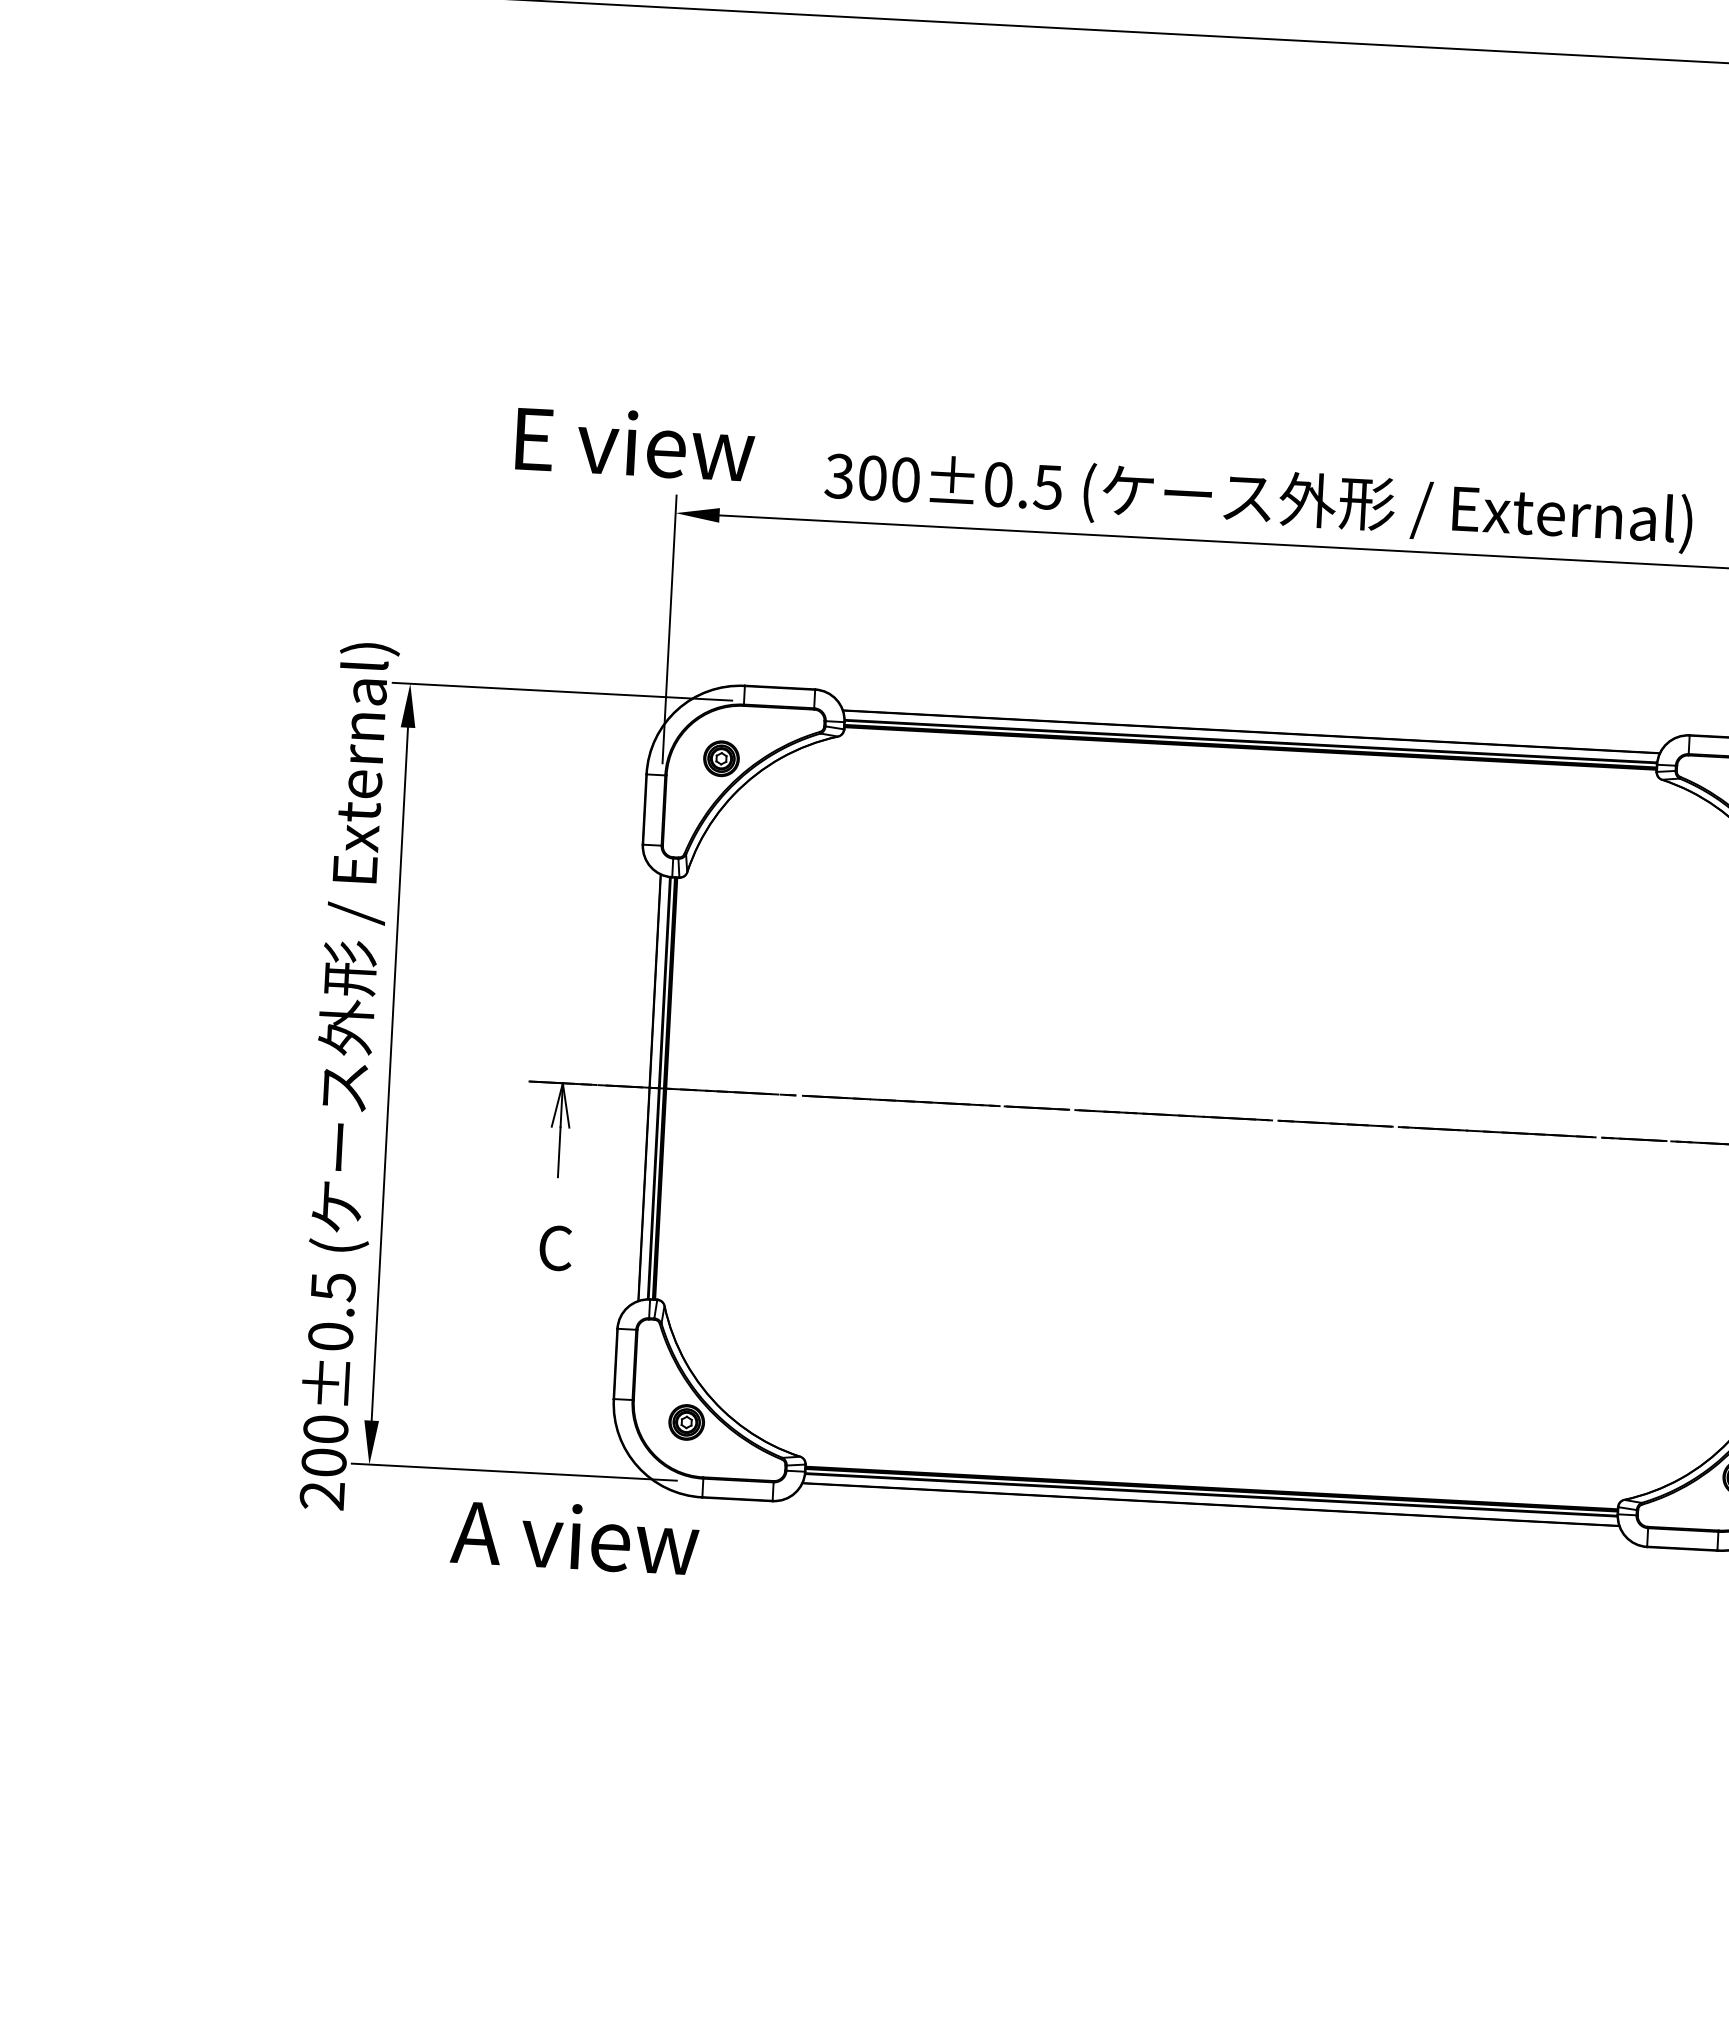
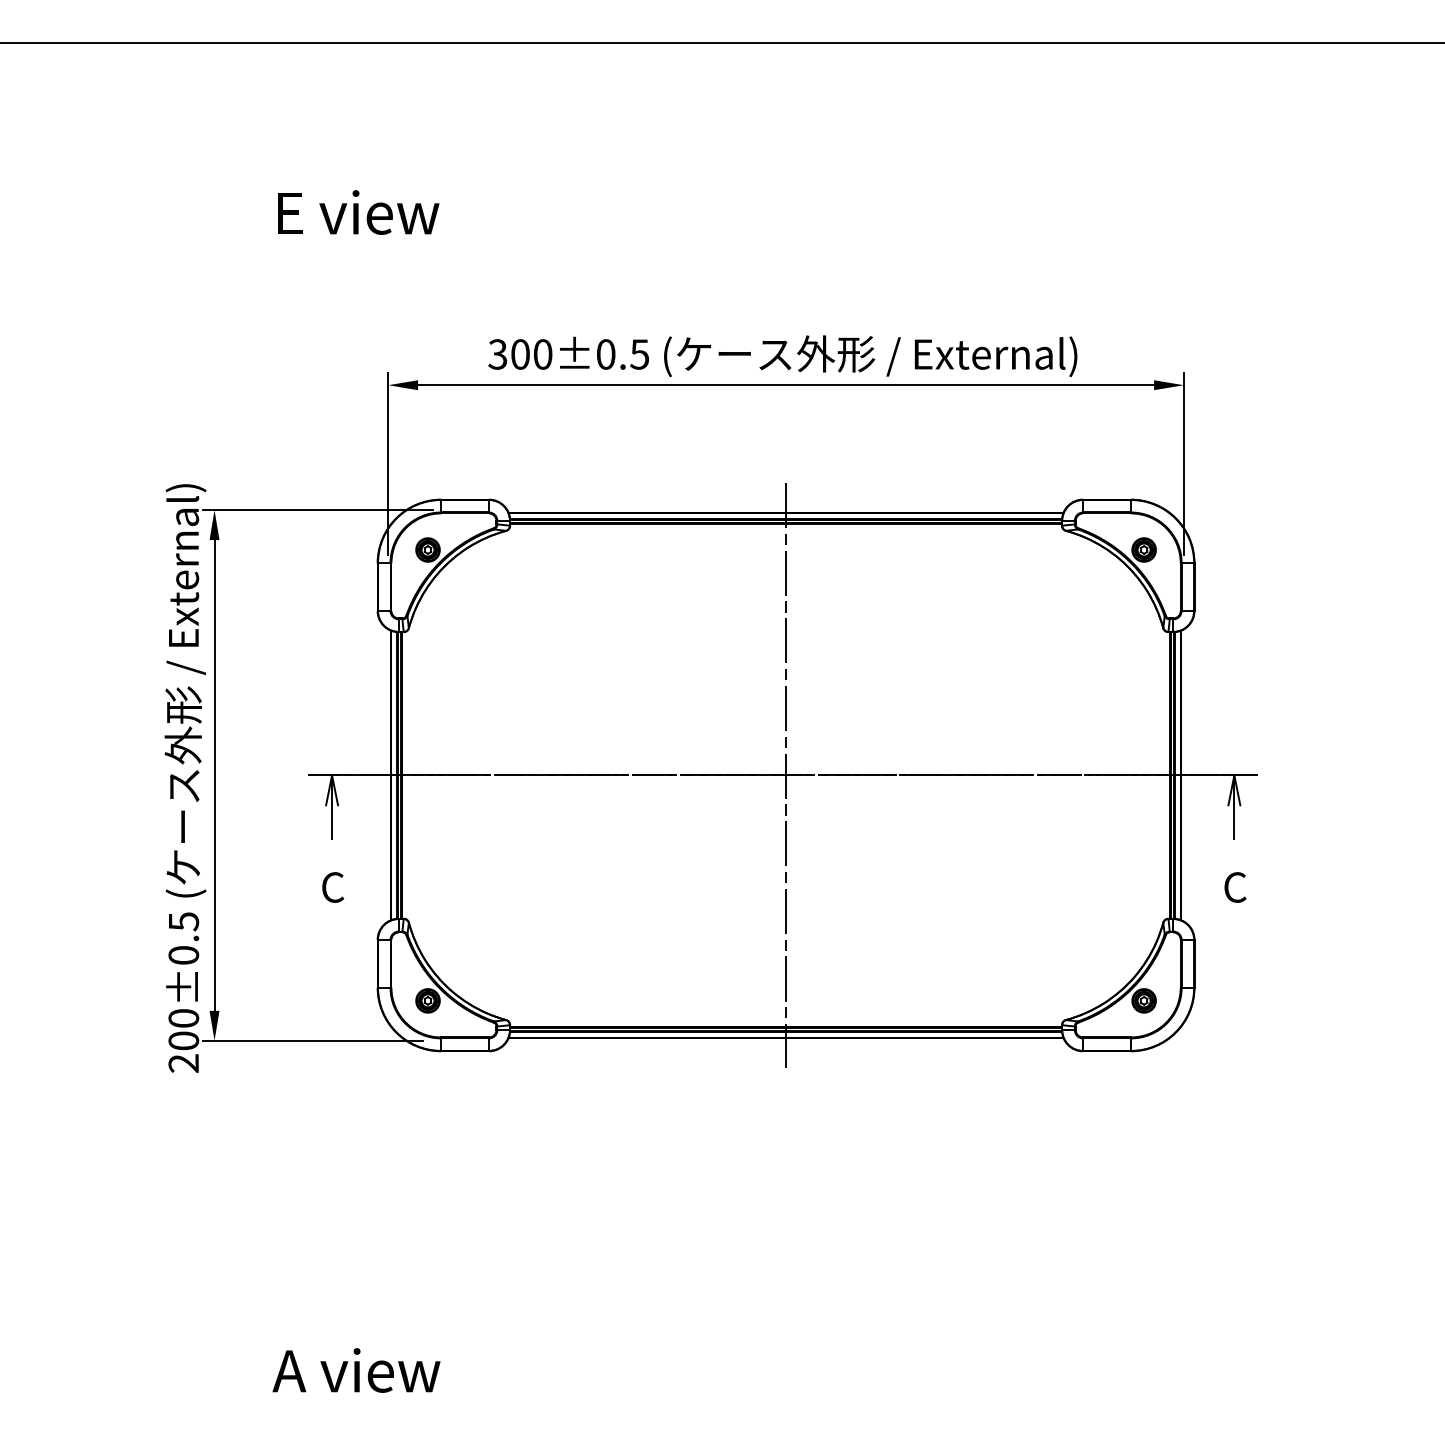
text: (635, 443) -> (358, 212), moved
line: (1231, 1118) -> (786, 775), added
text: (575, 1537) -> (356, 1370), moved

